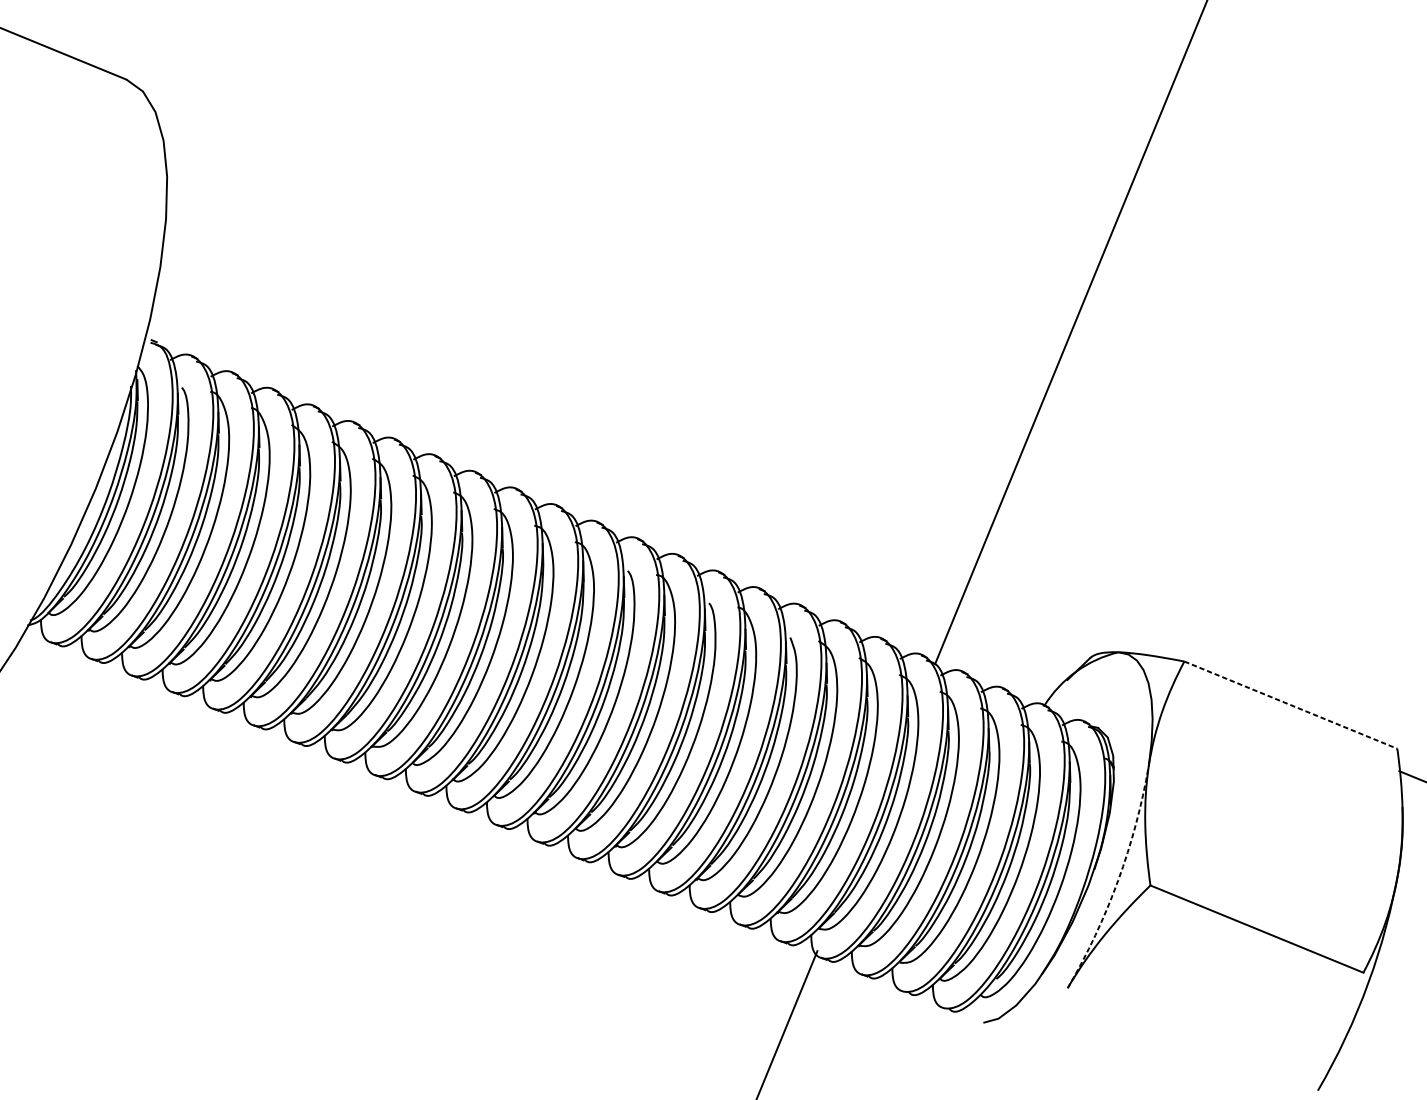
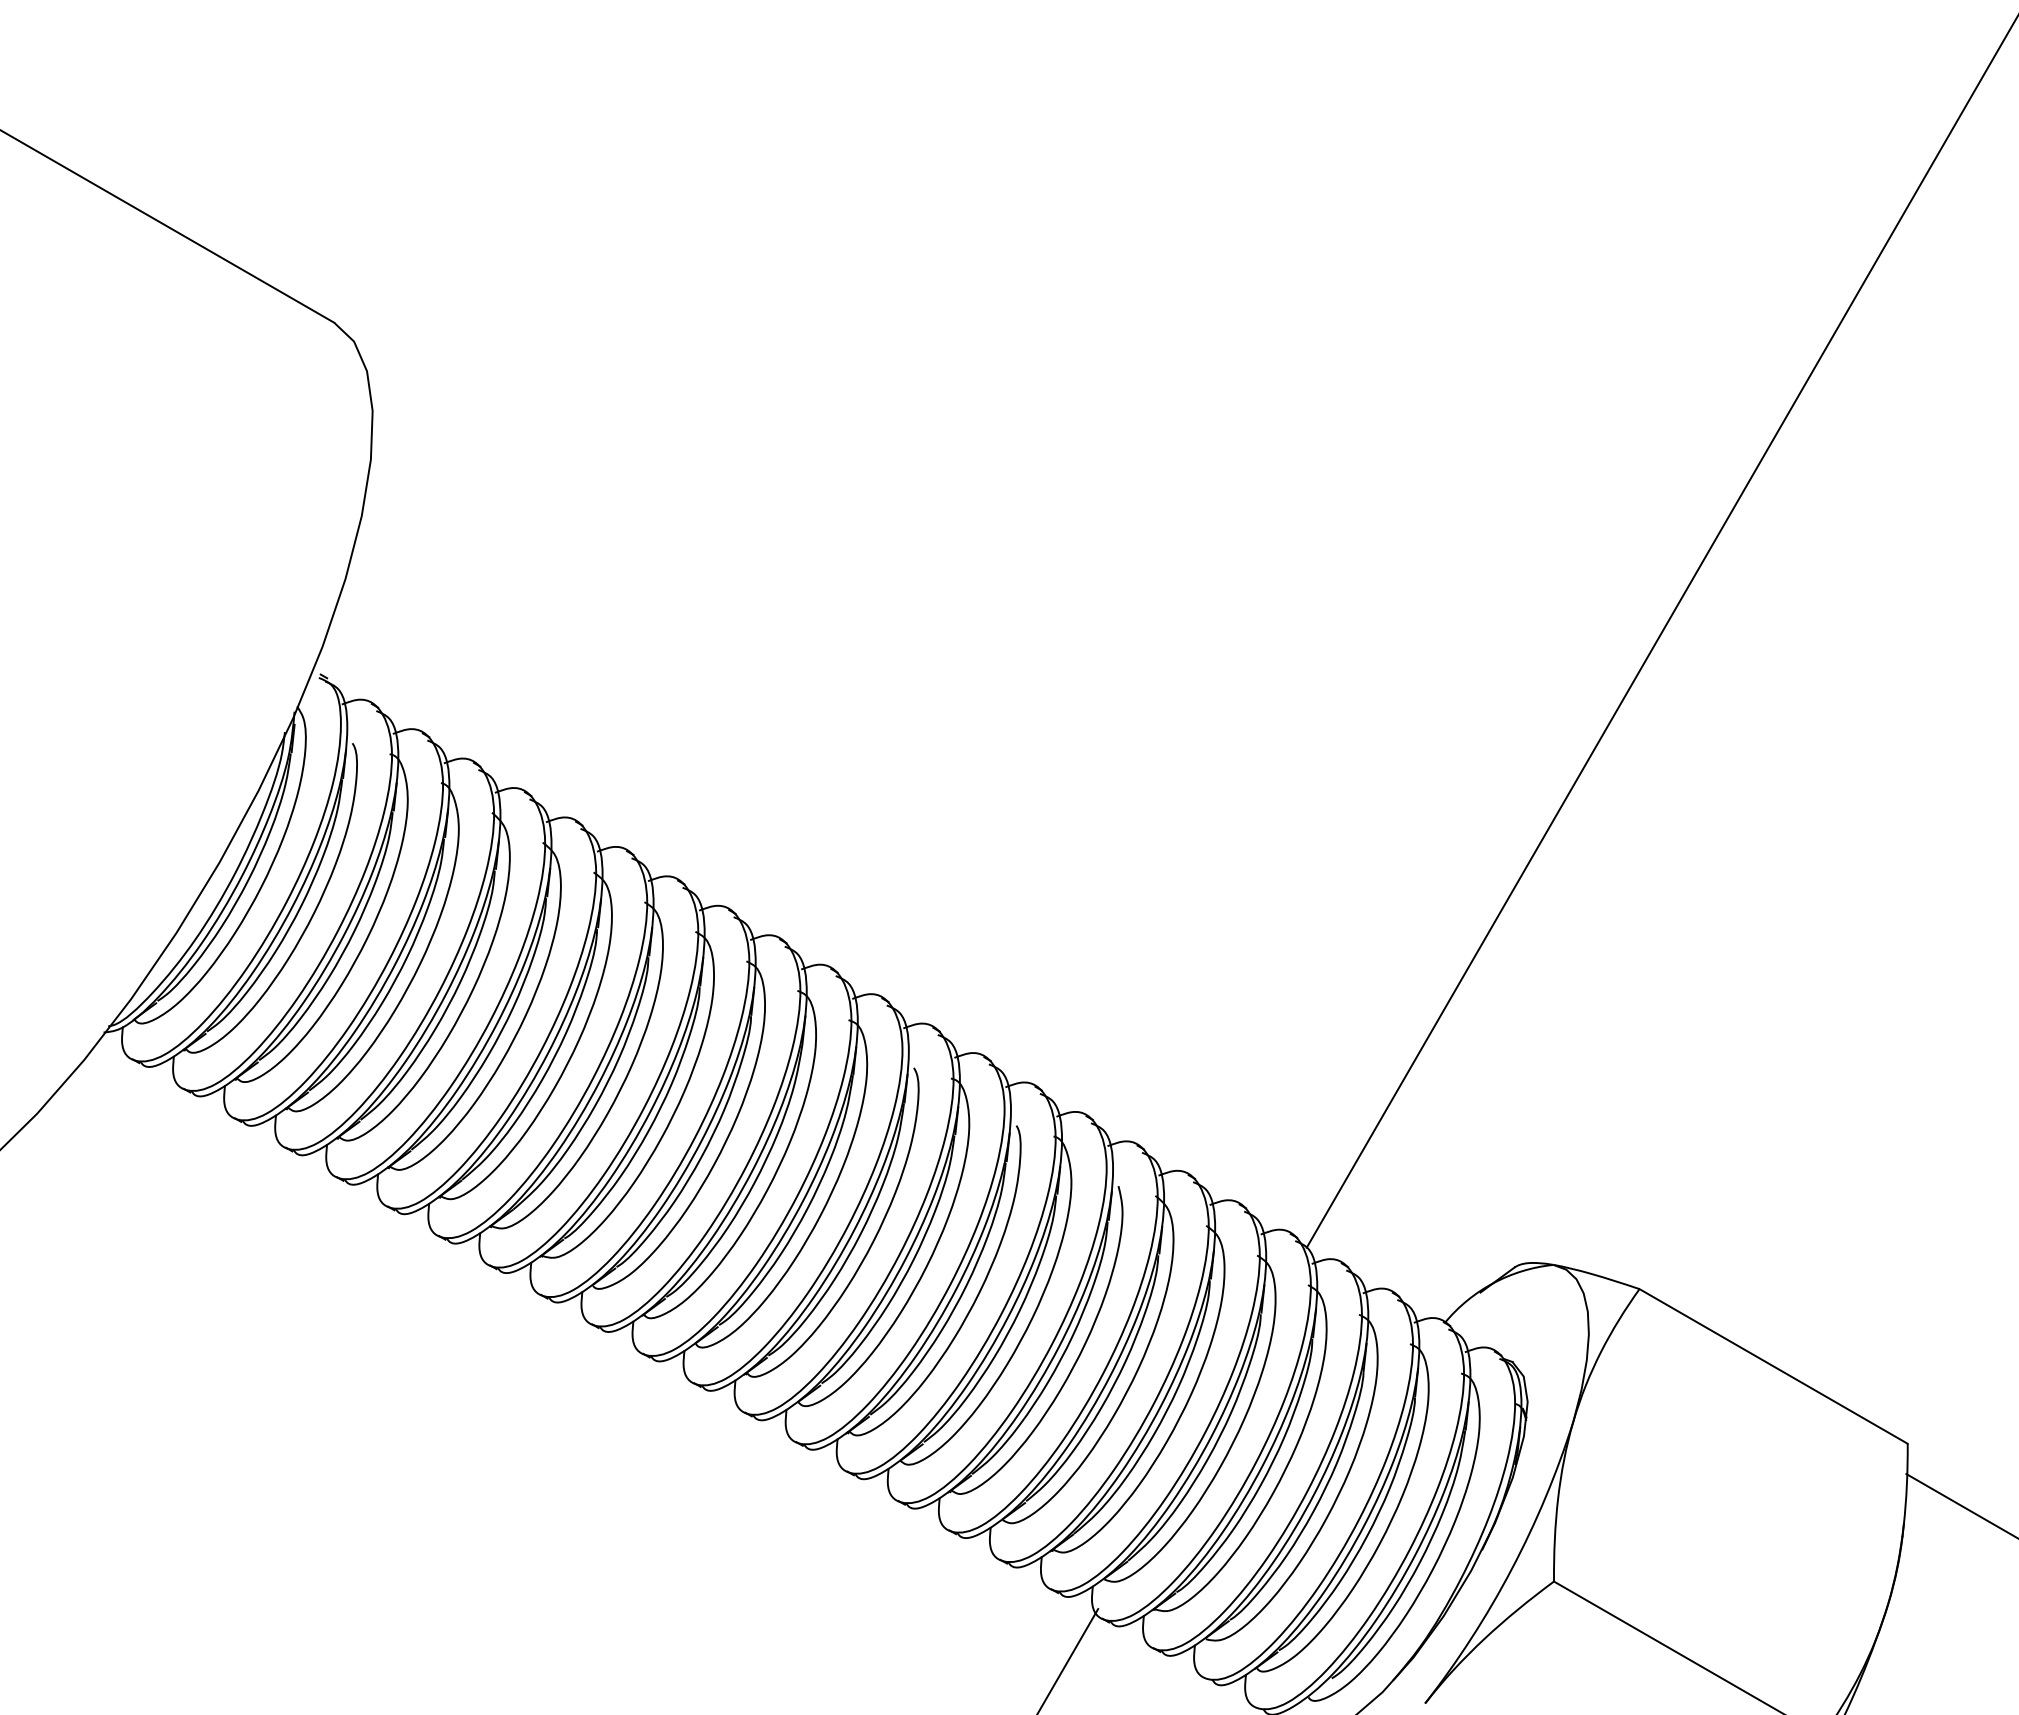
line: (1290, 705) -> (1773, 1366), dashed -> solid
arc: (1117, 880) -> (1511, 1569), dashed -> solid

